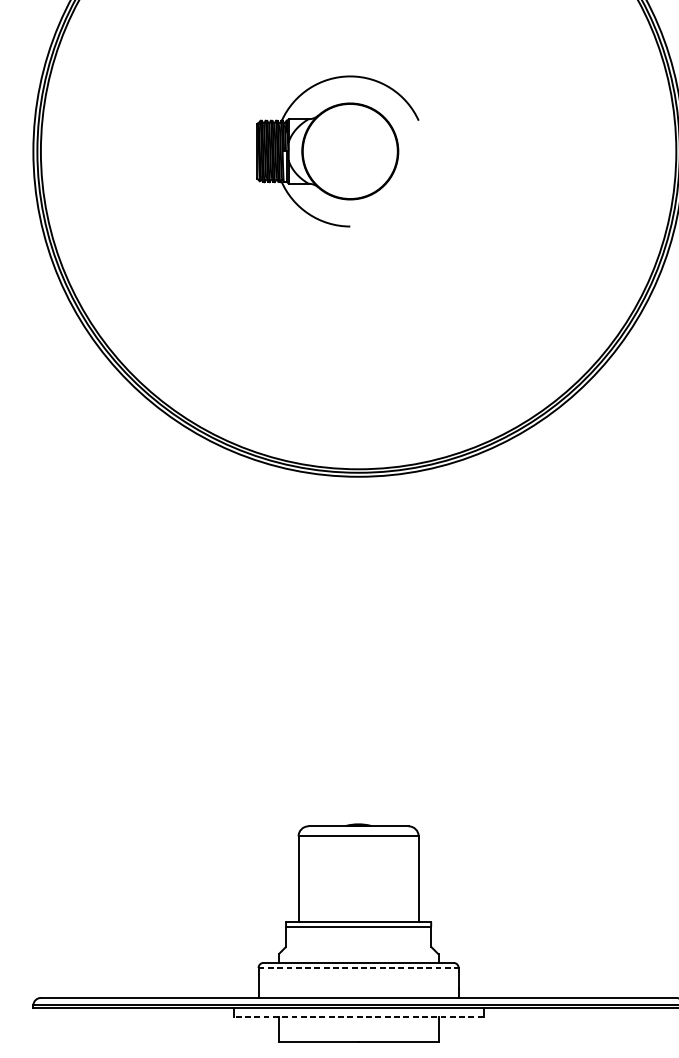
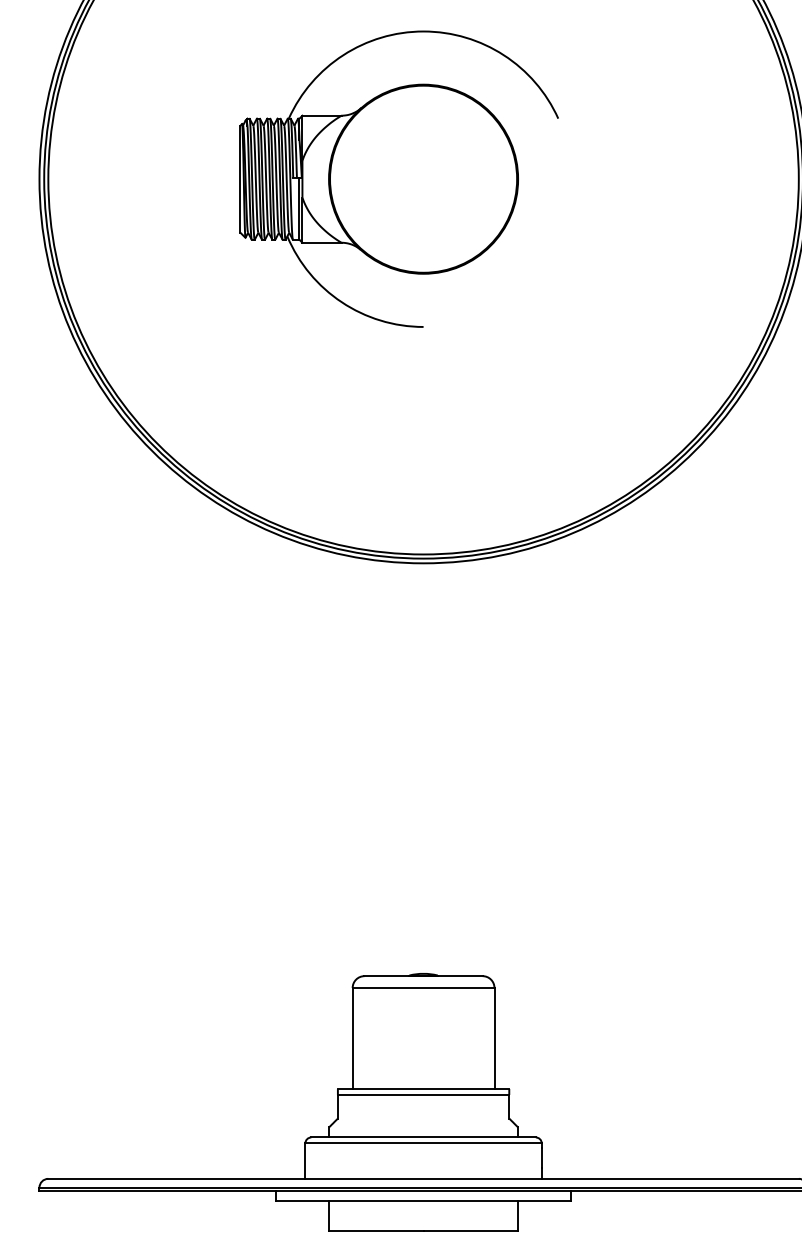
part: (337, 150) -> (398, 178), size x1.67
line: (359, 968) -> (424, 1143), dashed -> solid
line: (358, 1017) -> (423, 1201), dashed -> solid

